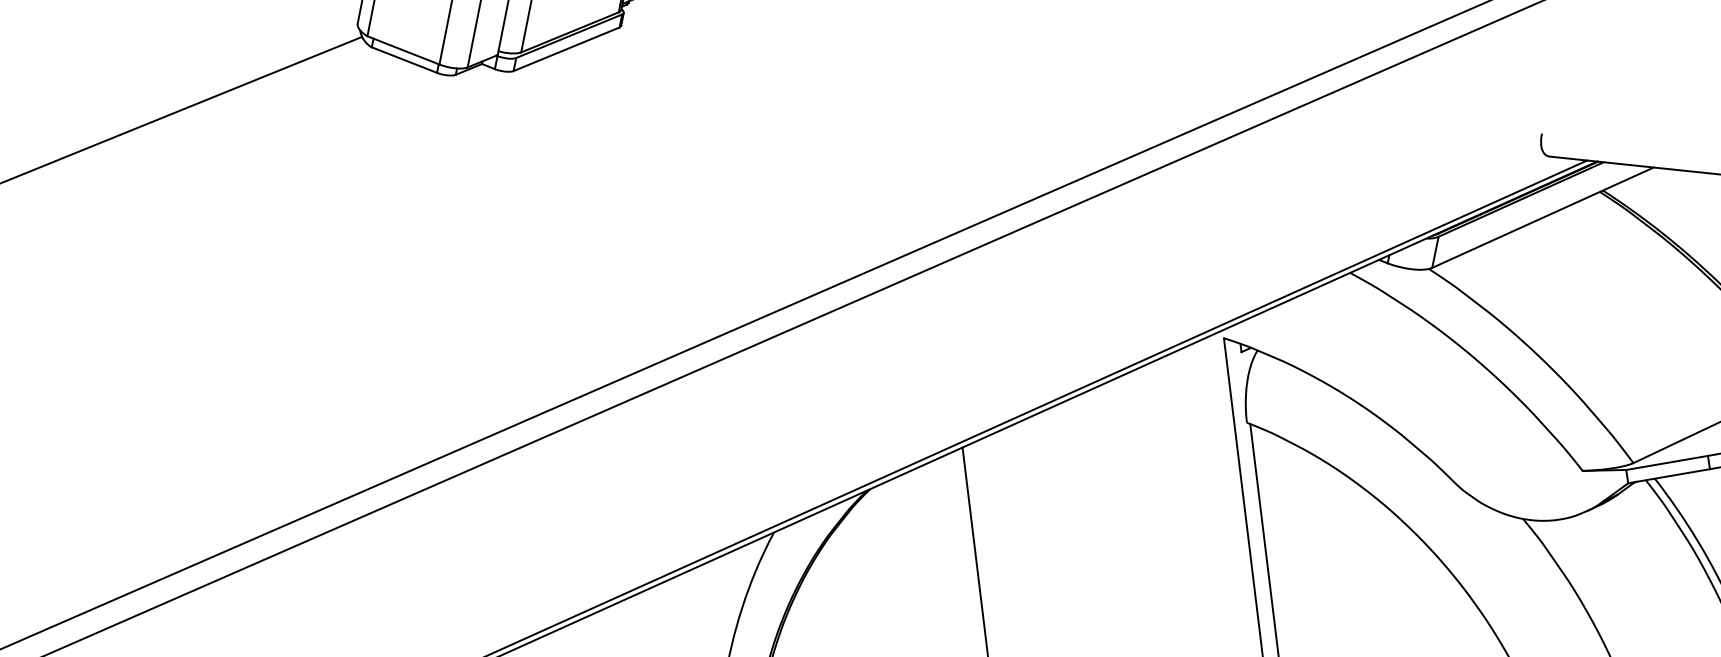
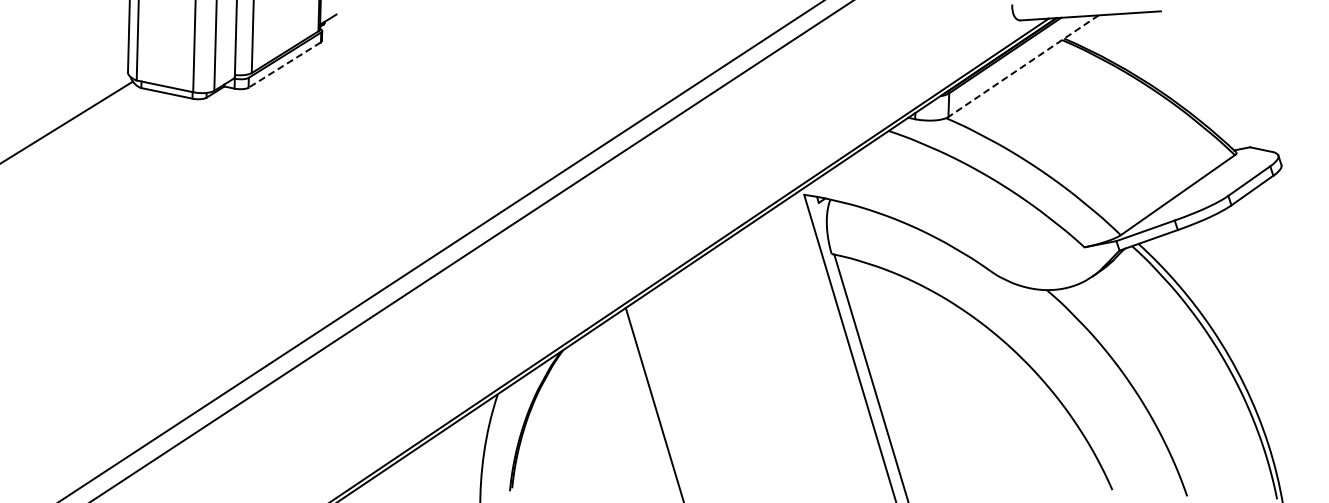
line: (566, 49) -> (284, 65), solid -> dashed
line: (1542, 218) -> (1023, 66), solid -> dashed

